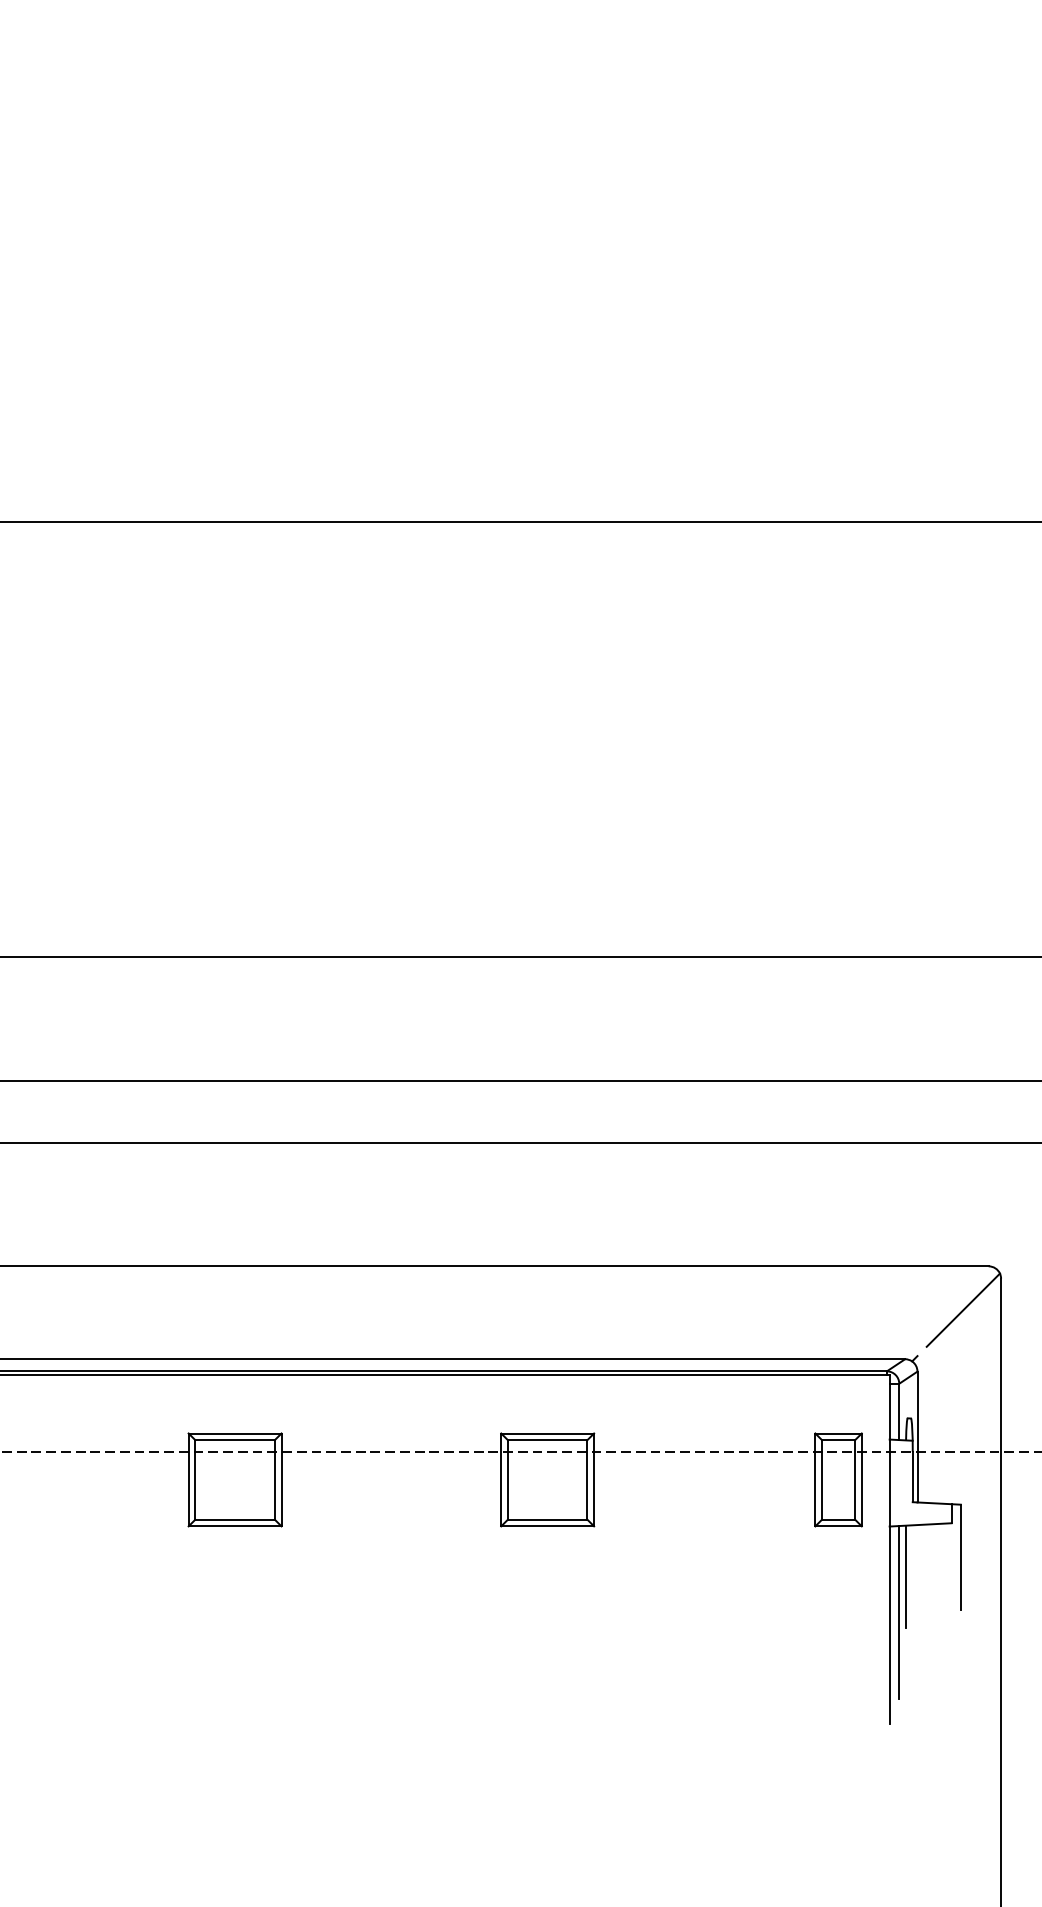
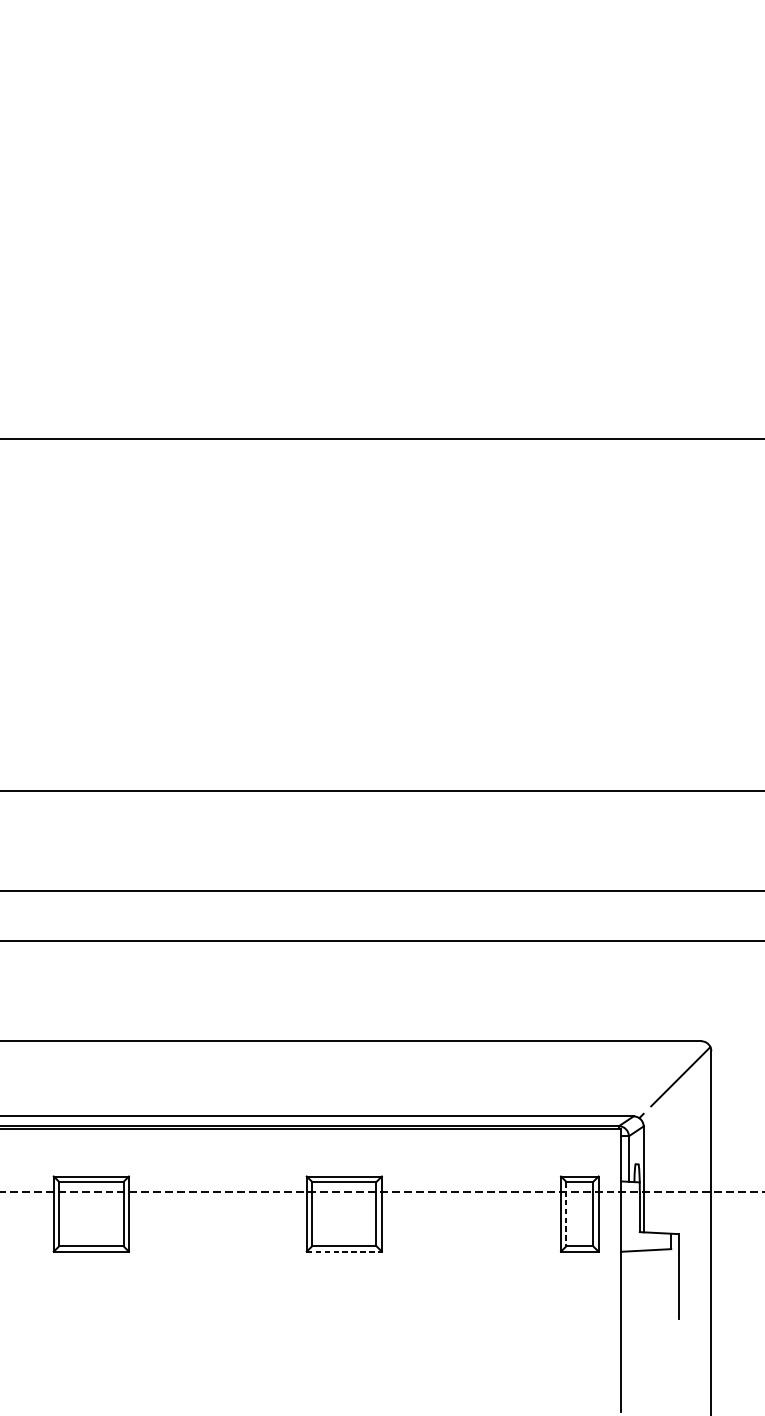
line: (822, 1479) -> (566, 1213), solid -> dashed
line: (548, 1526) -> (345, 1251), solid -> dashed
line: (905, 1576) -> (633, 1292), removed
line: (899, 1612) -> (629, 1321), removed

